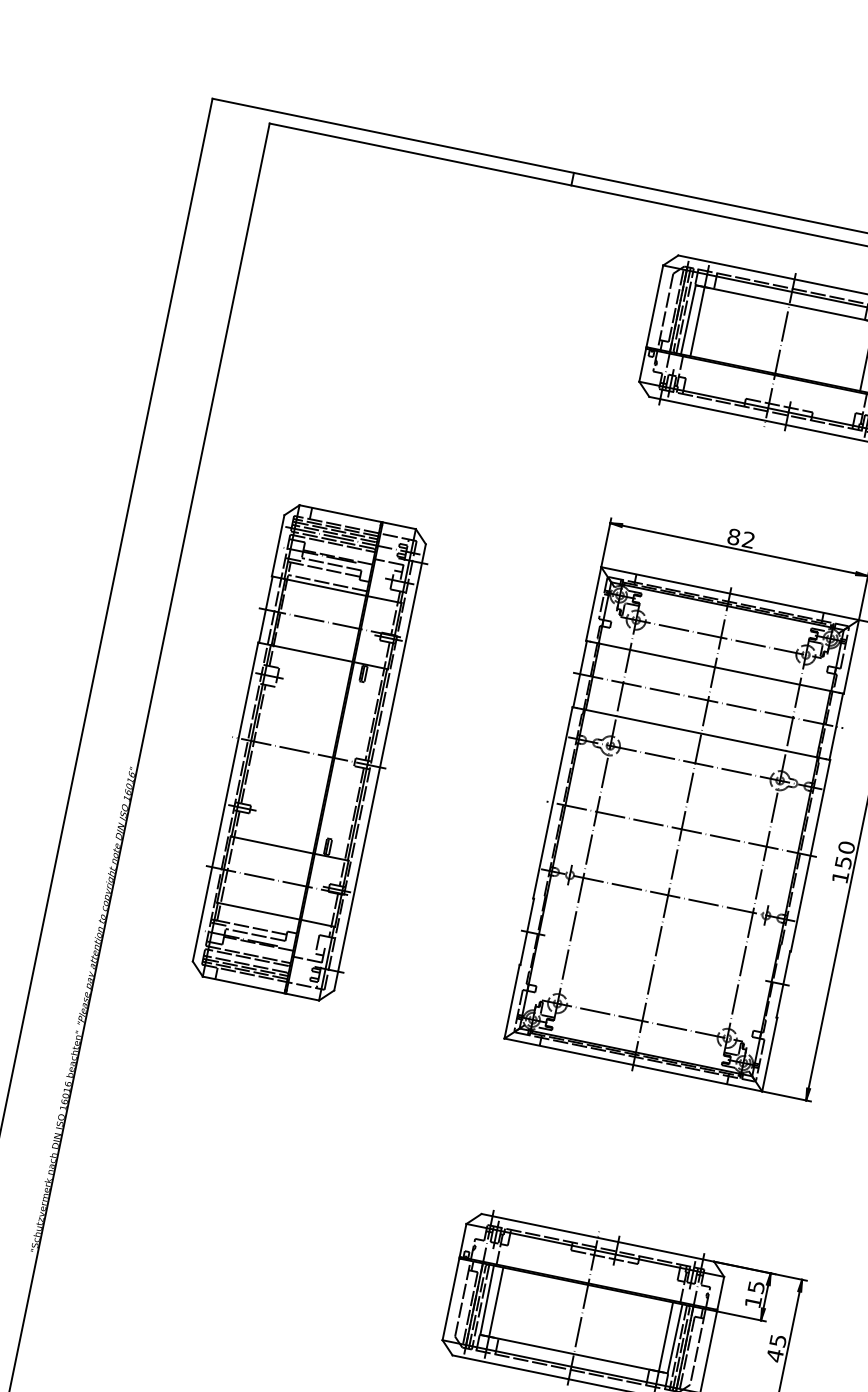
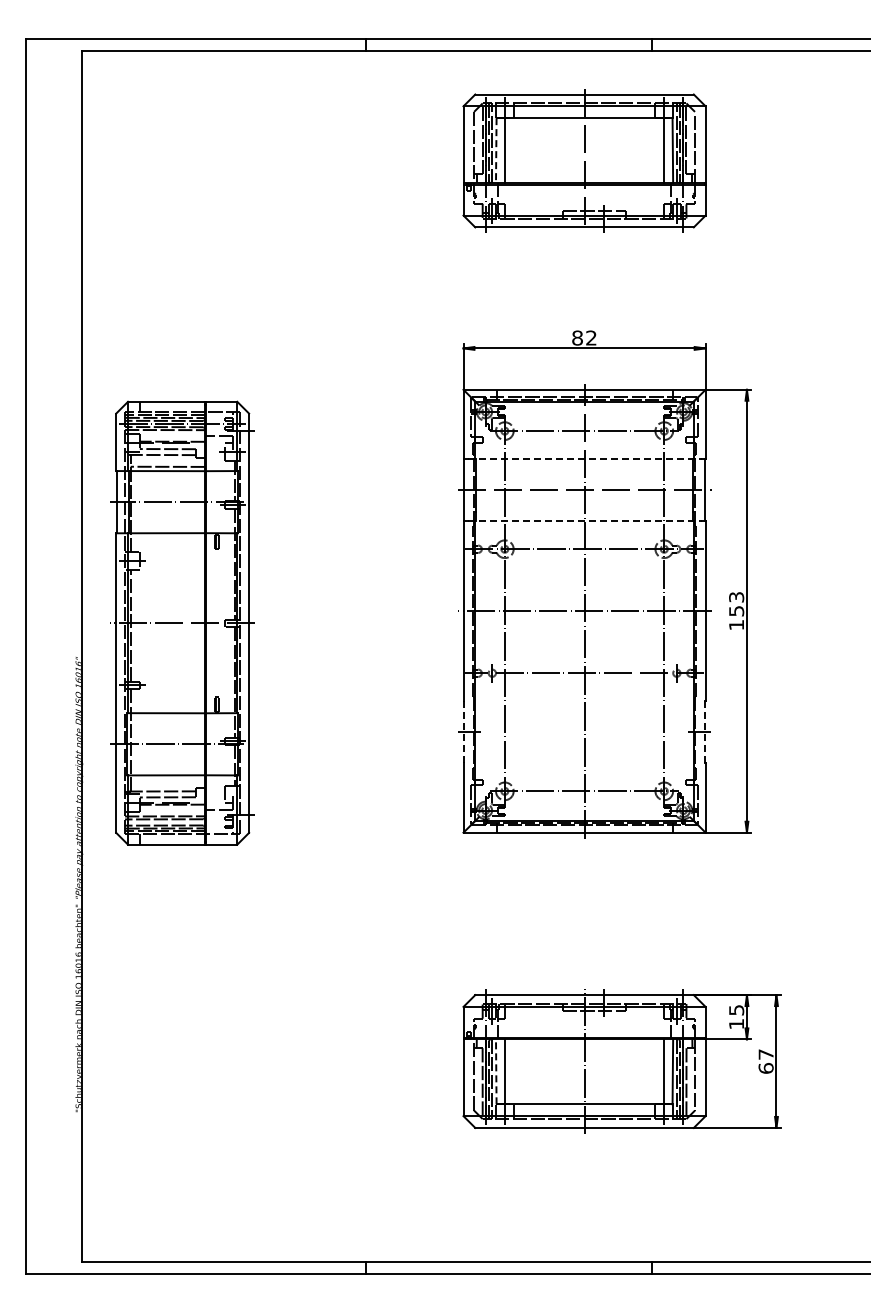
line: (688, 320) -> (496, 151), solid -> dashed
line: (715, 668) -> (585, 459), solid -> dashed
line: (702, 734) -> (585, 521), solid -> dashed
part: (309, 752) -> (182, 622), moved
text: (846, 846) -> (736, 596), 150 -> 153
line: (527, 932) -> (464, 732), solid -> dashed
line: (782, 984) -> (704, 732), solid -> dashed
line: (487, 1299) -> (496, 1071), solid -> dashed
text: (775, 1348) -> (765, 1061), 45 -> 67

